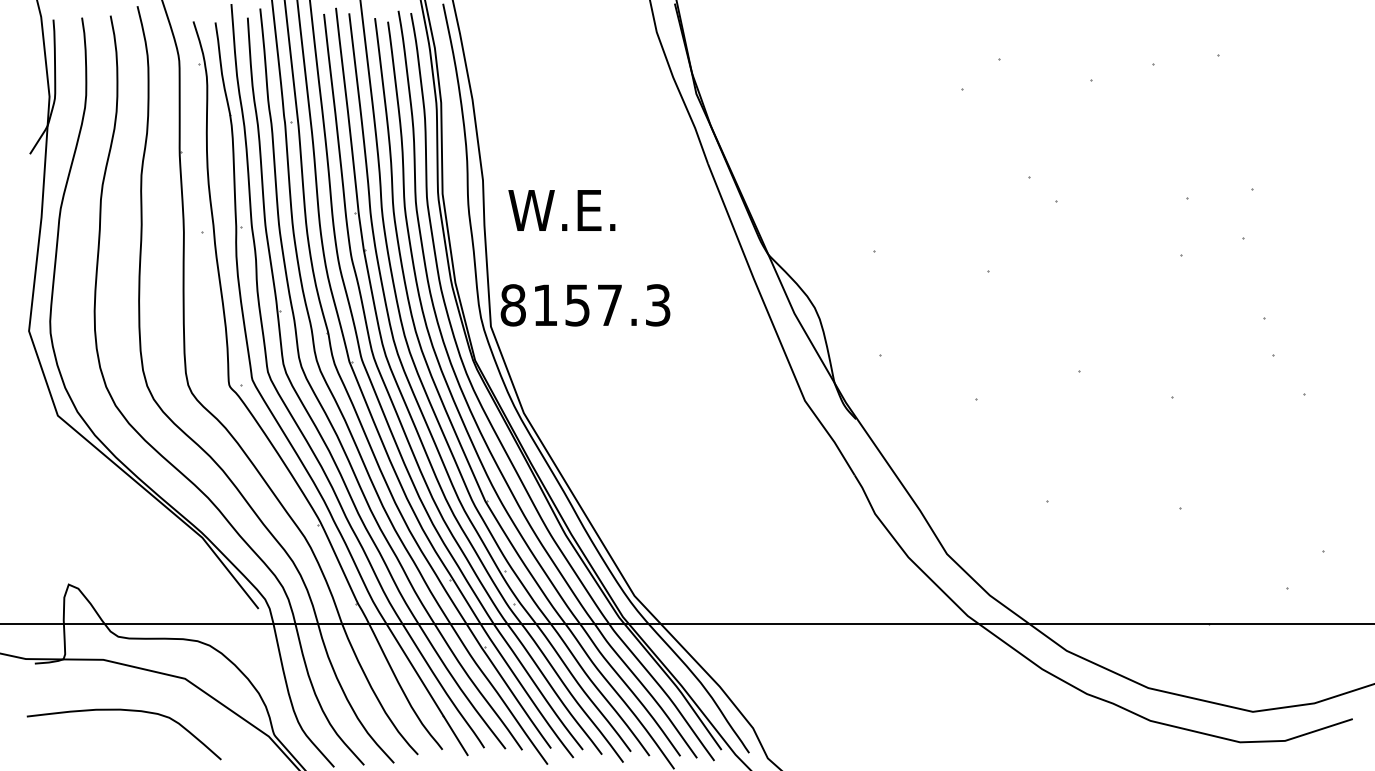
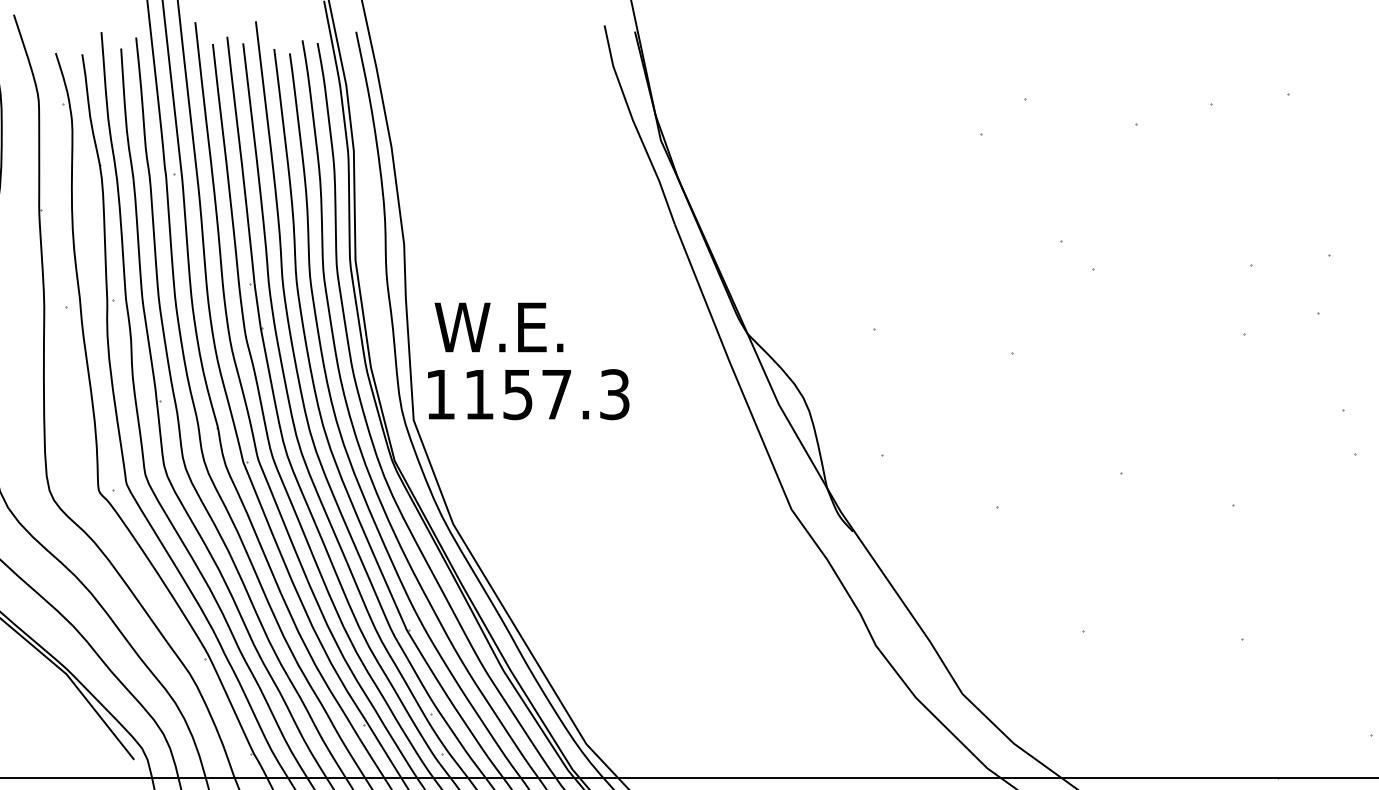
text: (561, 210) -> (498, 327), moved
text: (512, 305) -> (439, 394), 8157.3 -> 1157.3

